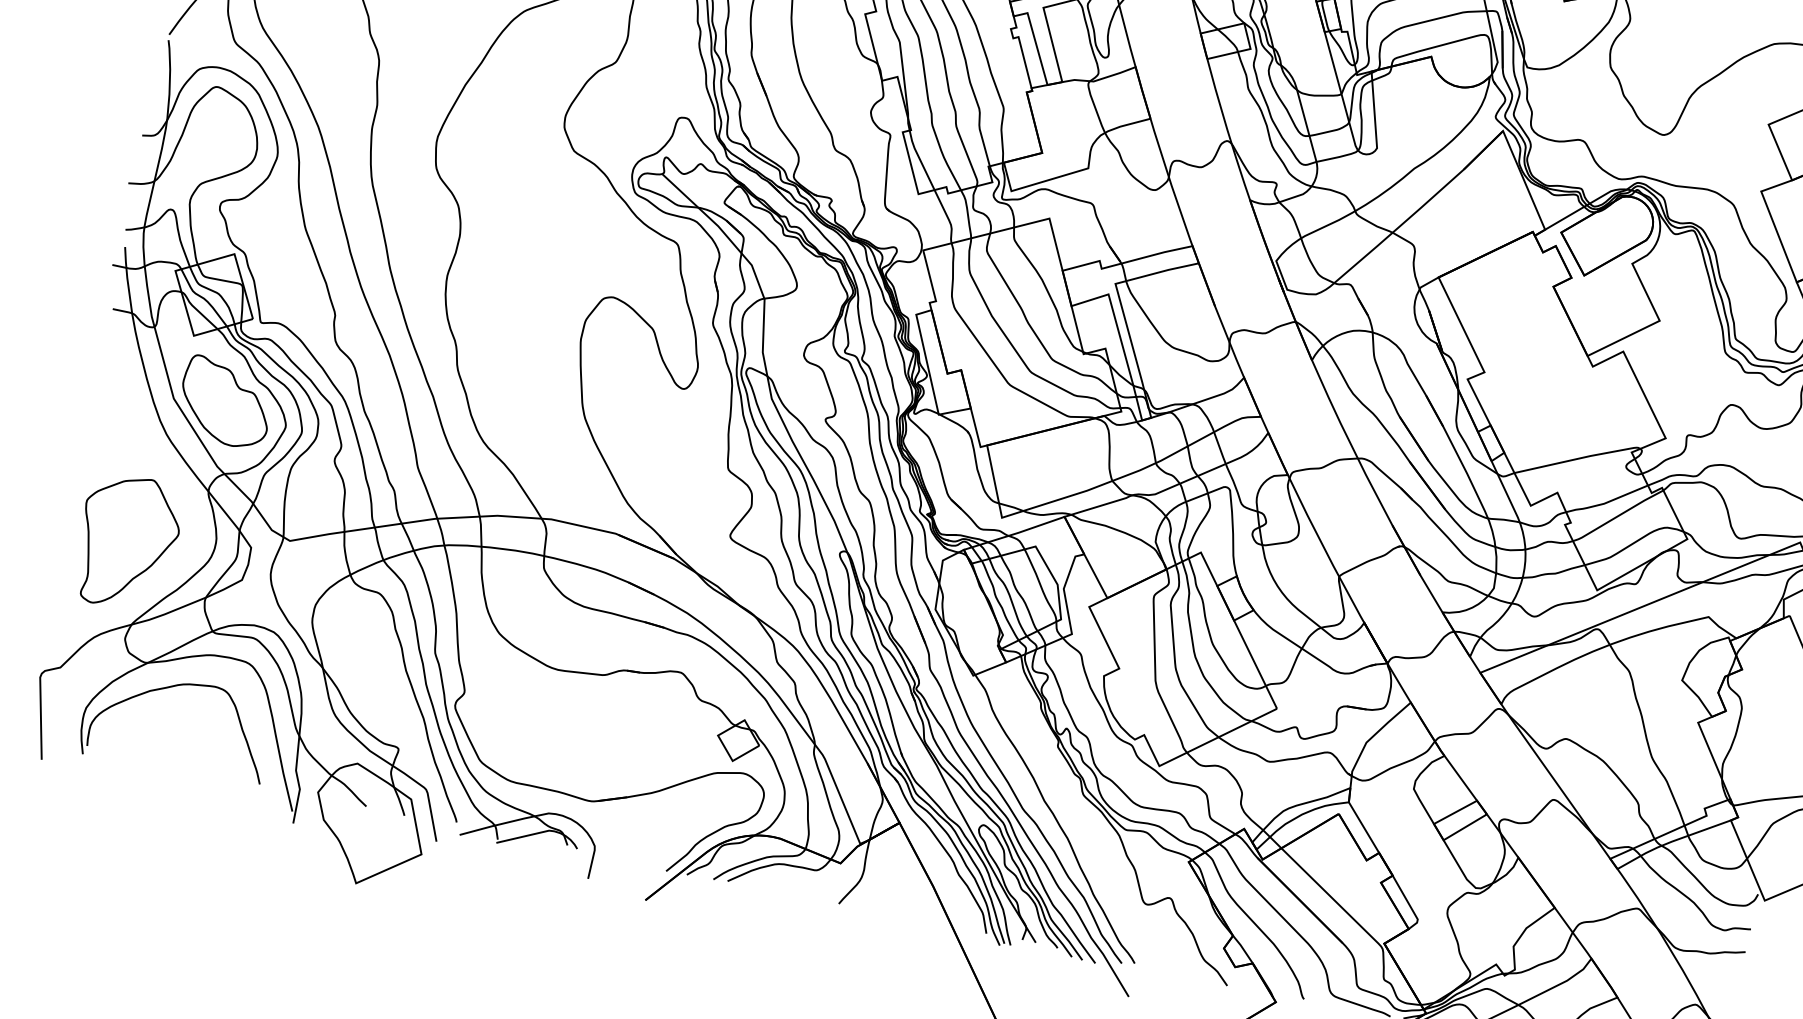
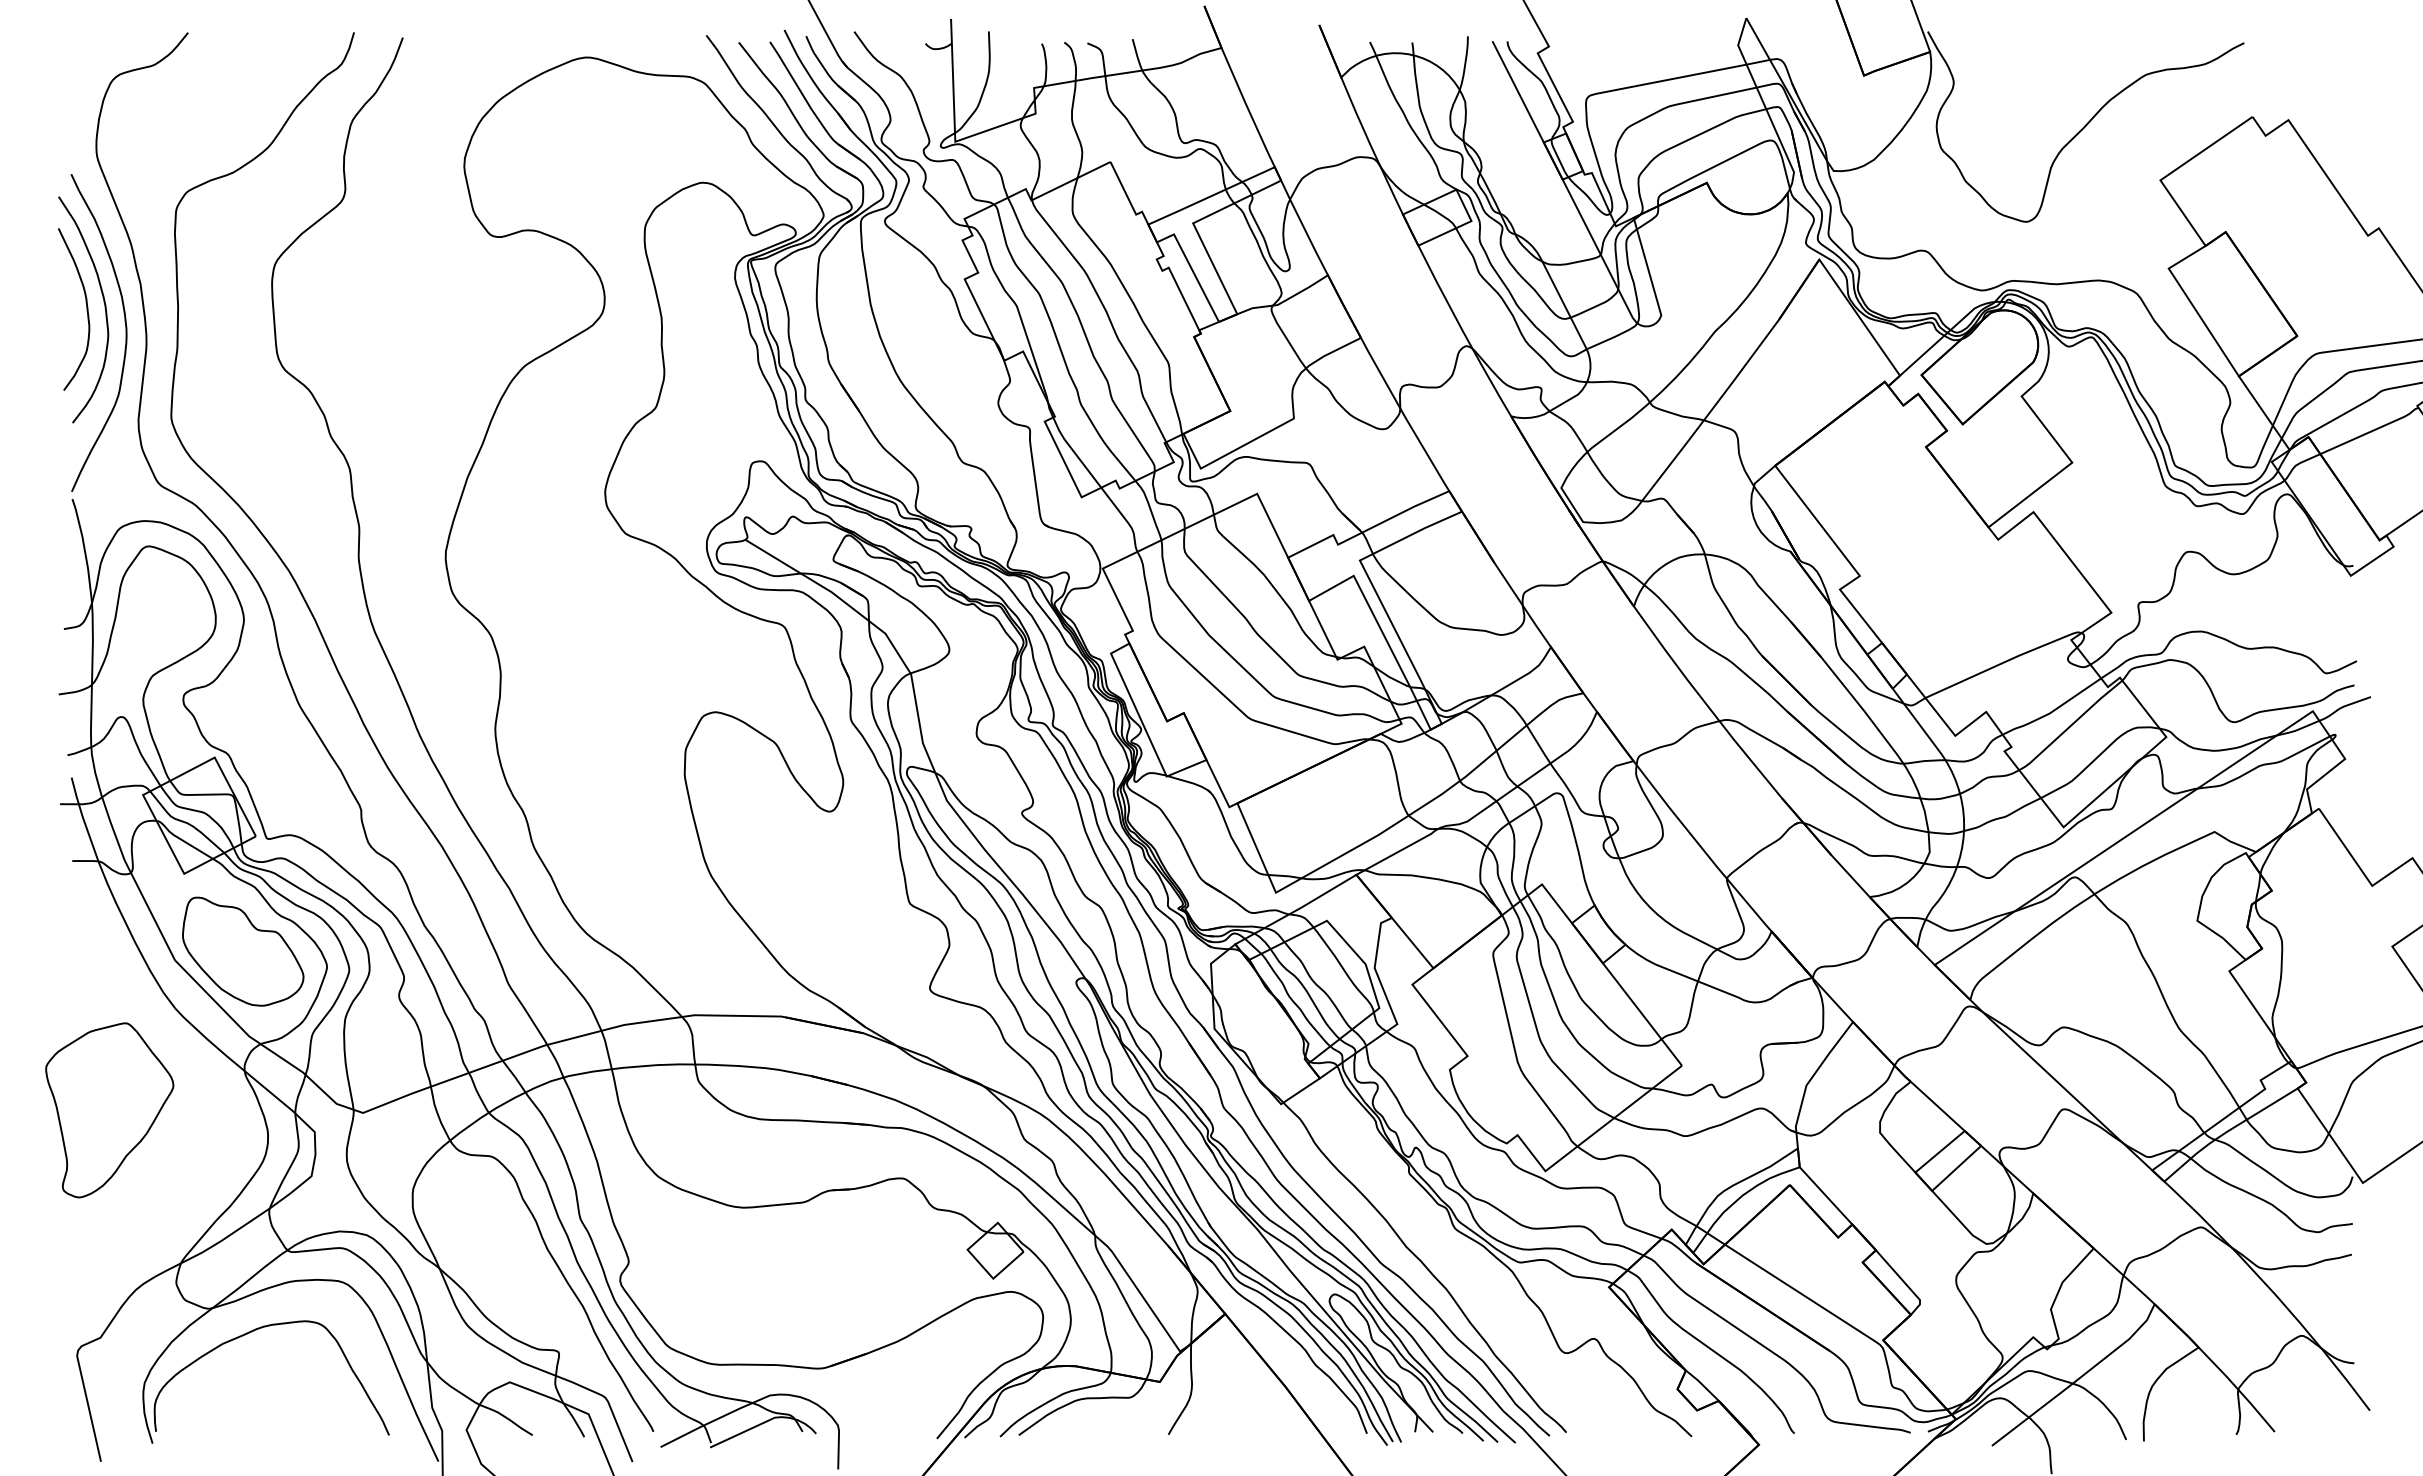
part: (127, 542) -> (109, 1110), moved

